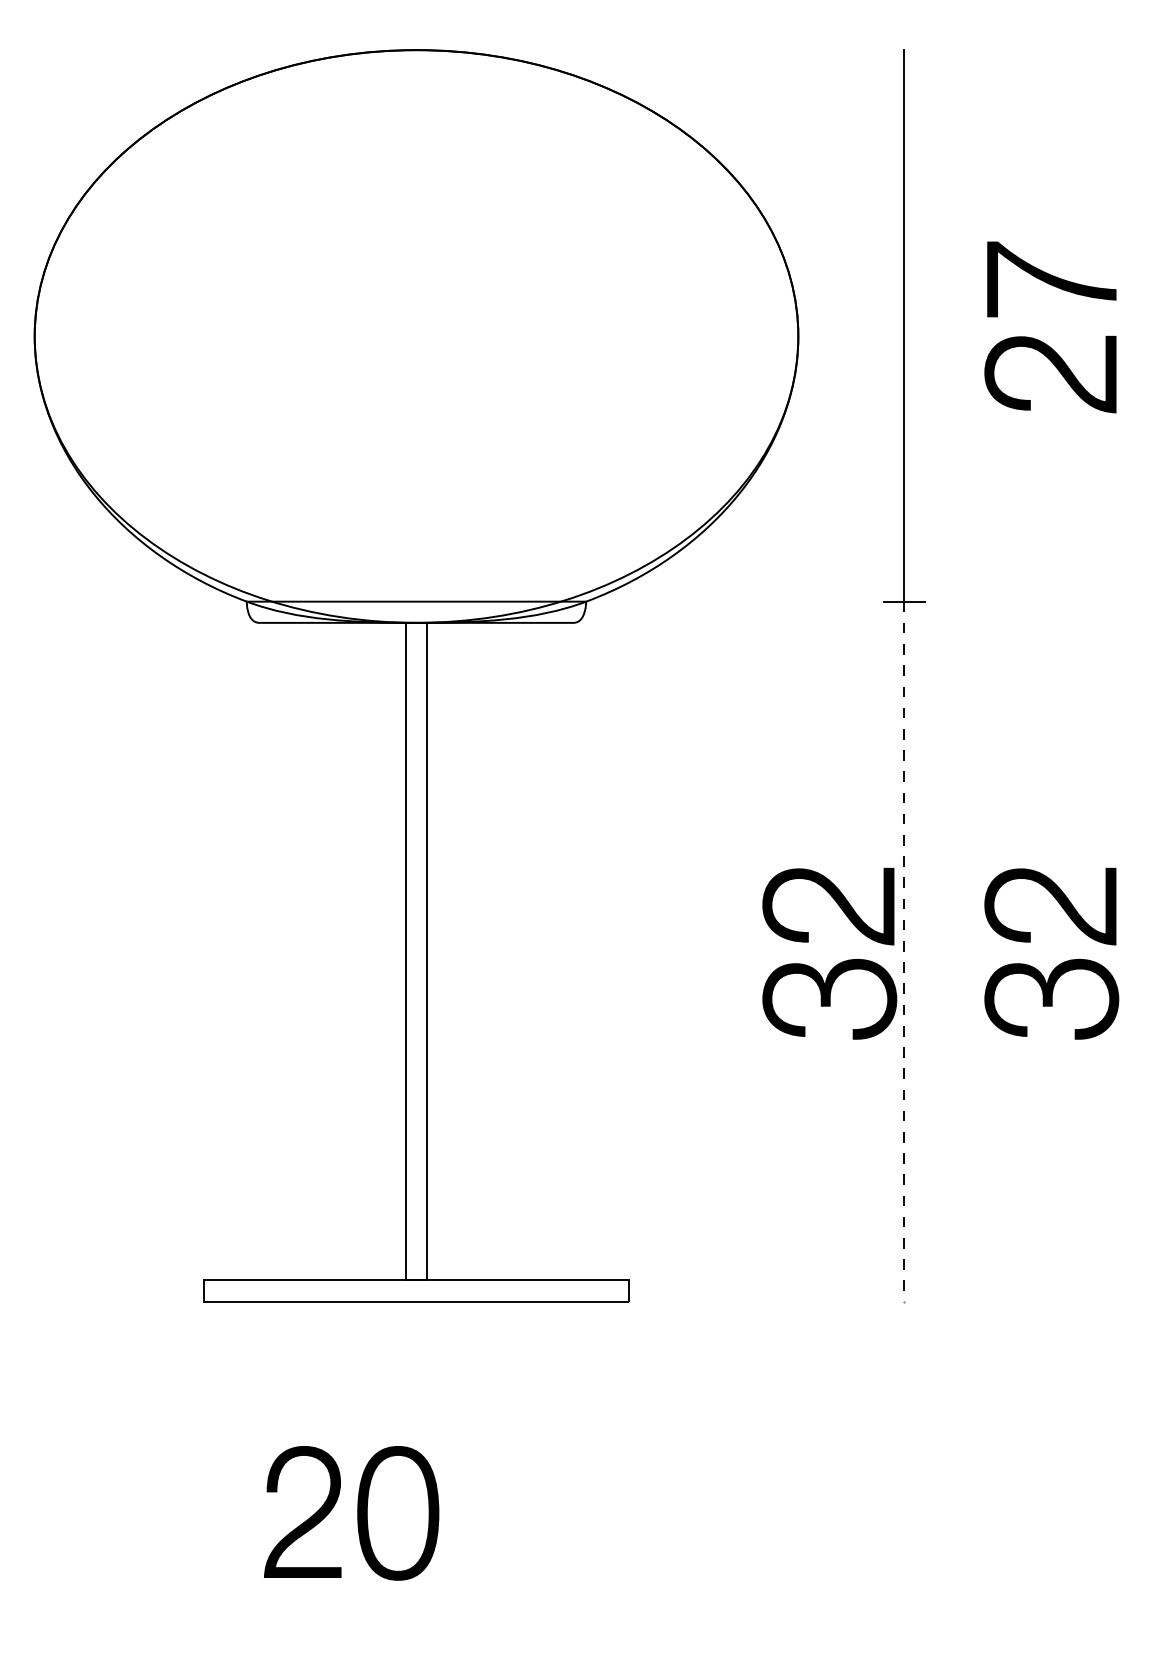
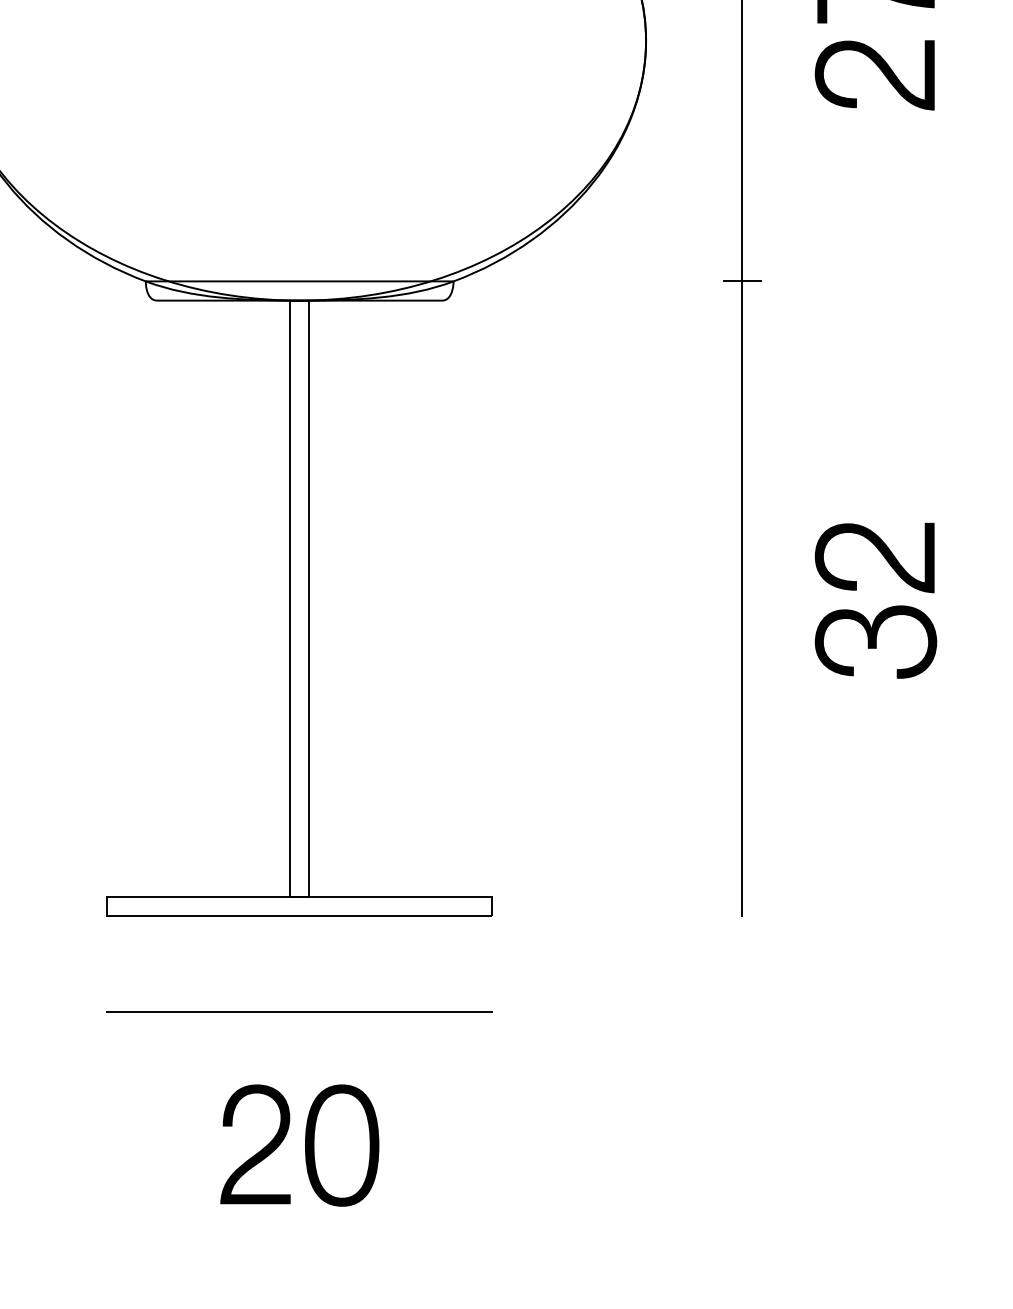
line: (904, 951) -> (742, 598), dashed -> solid
part: (836, 964) -> (680, 610), removed
line: (416, 1406) -> (299, 1011), added
part: (351, 1513) -> (299, 1145), moved

